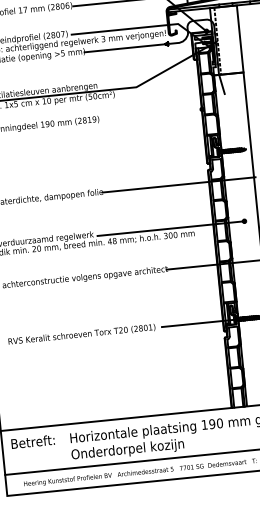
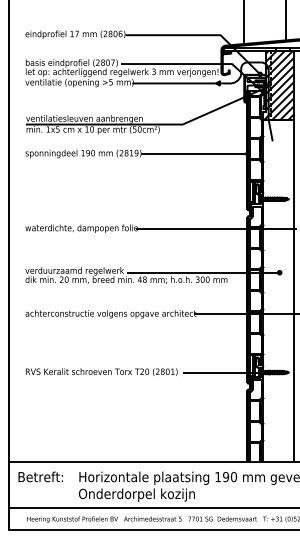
hatch: (225, 40) -> (278, 85), added
line: (150, 114) -> (194, 153), added

